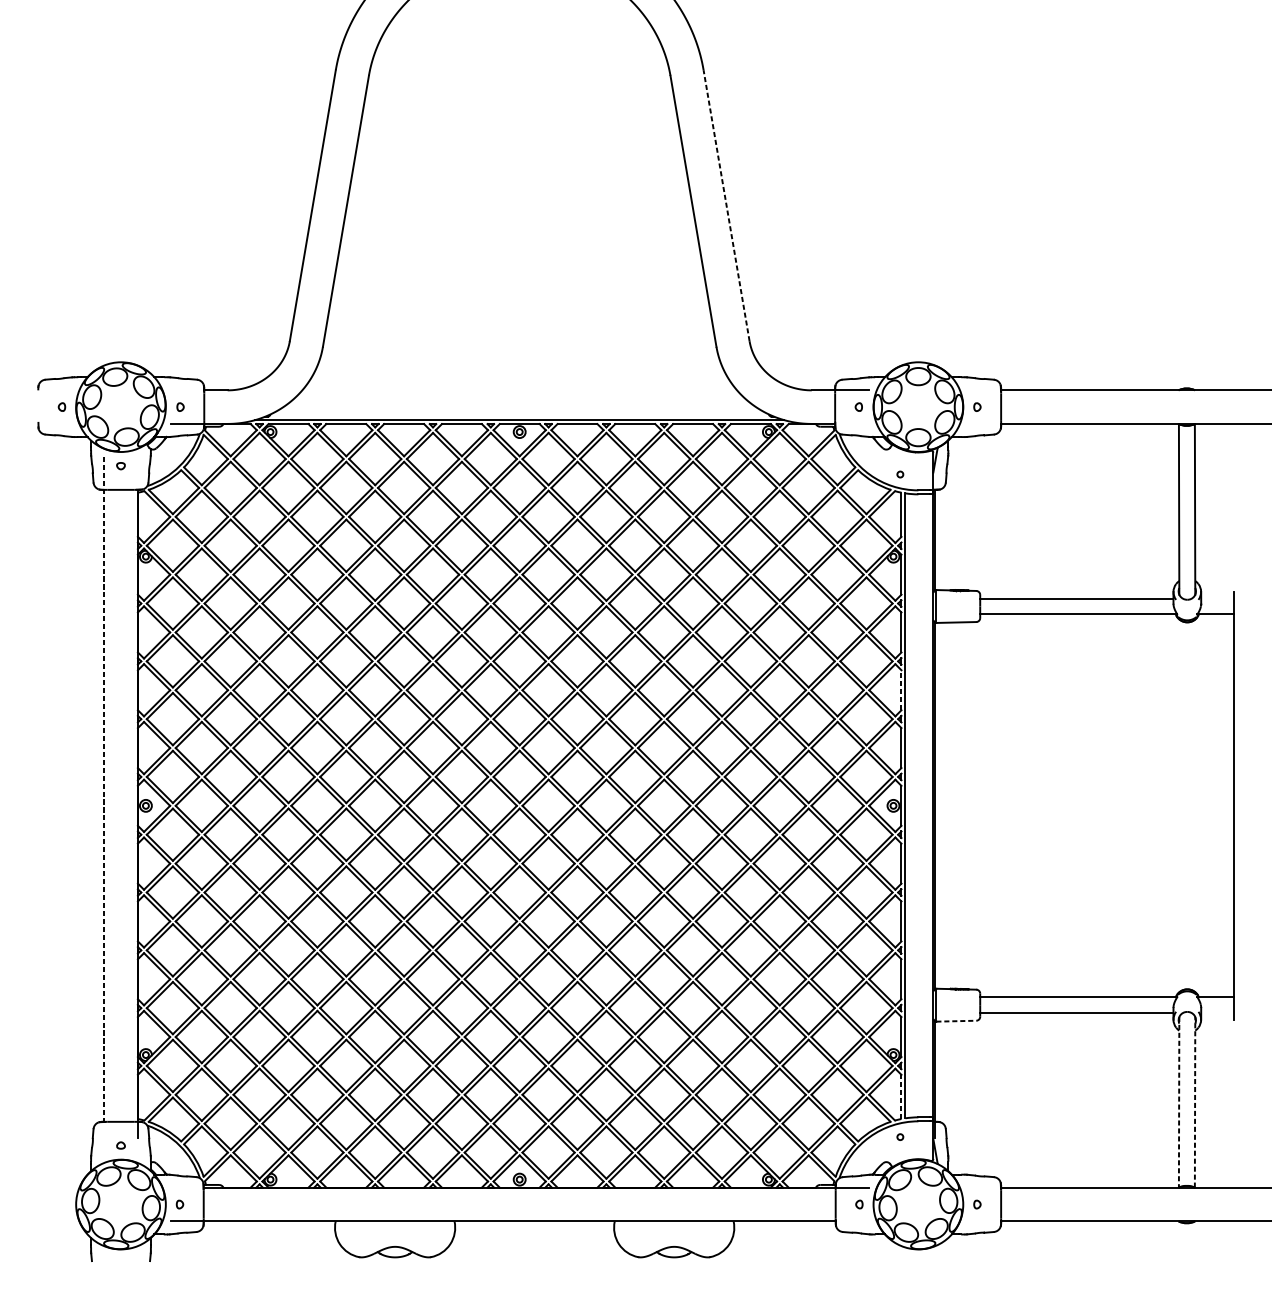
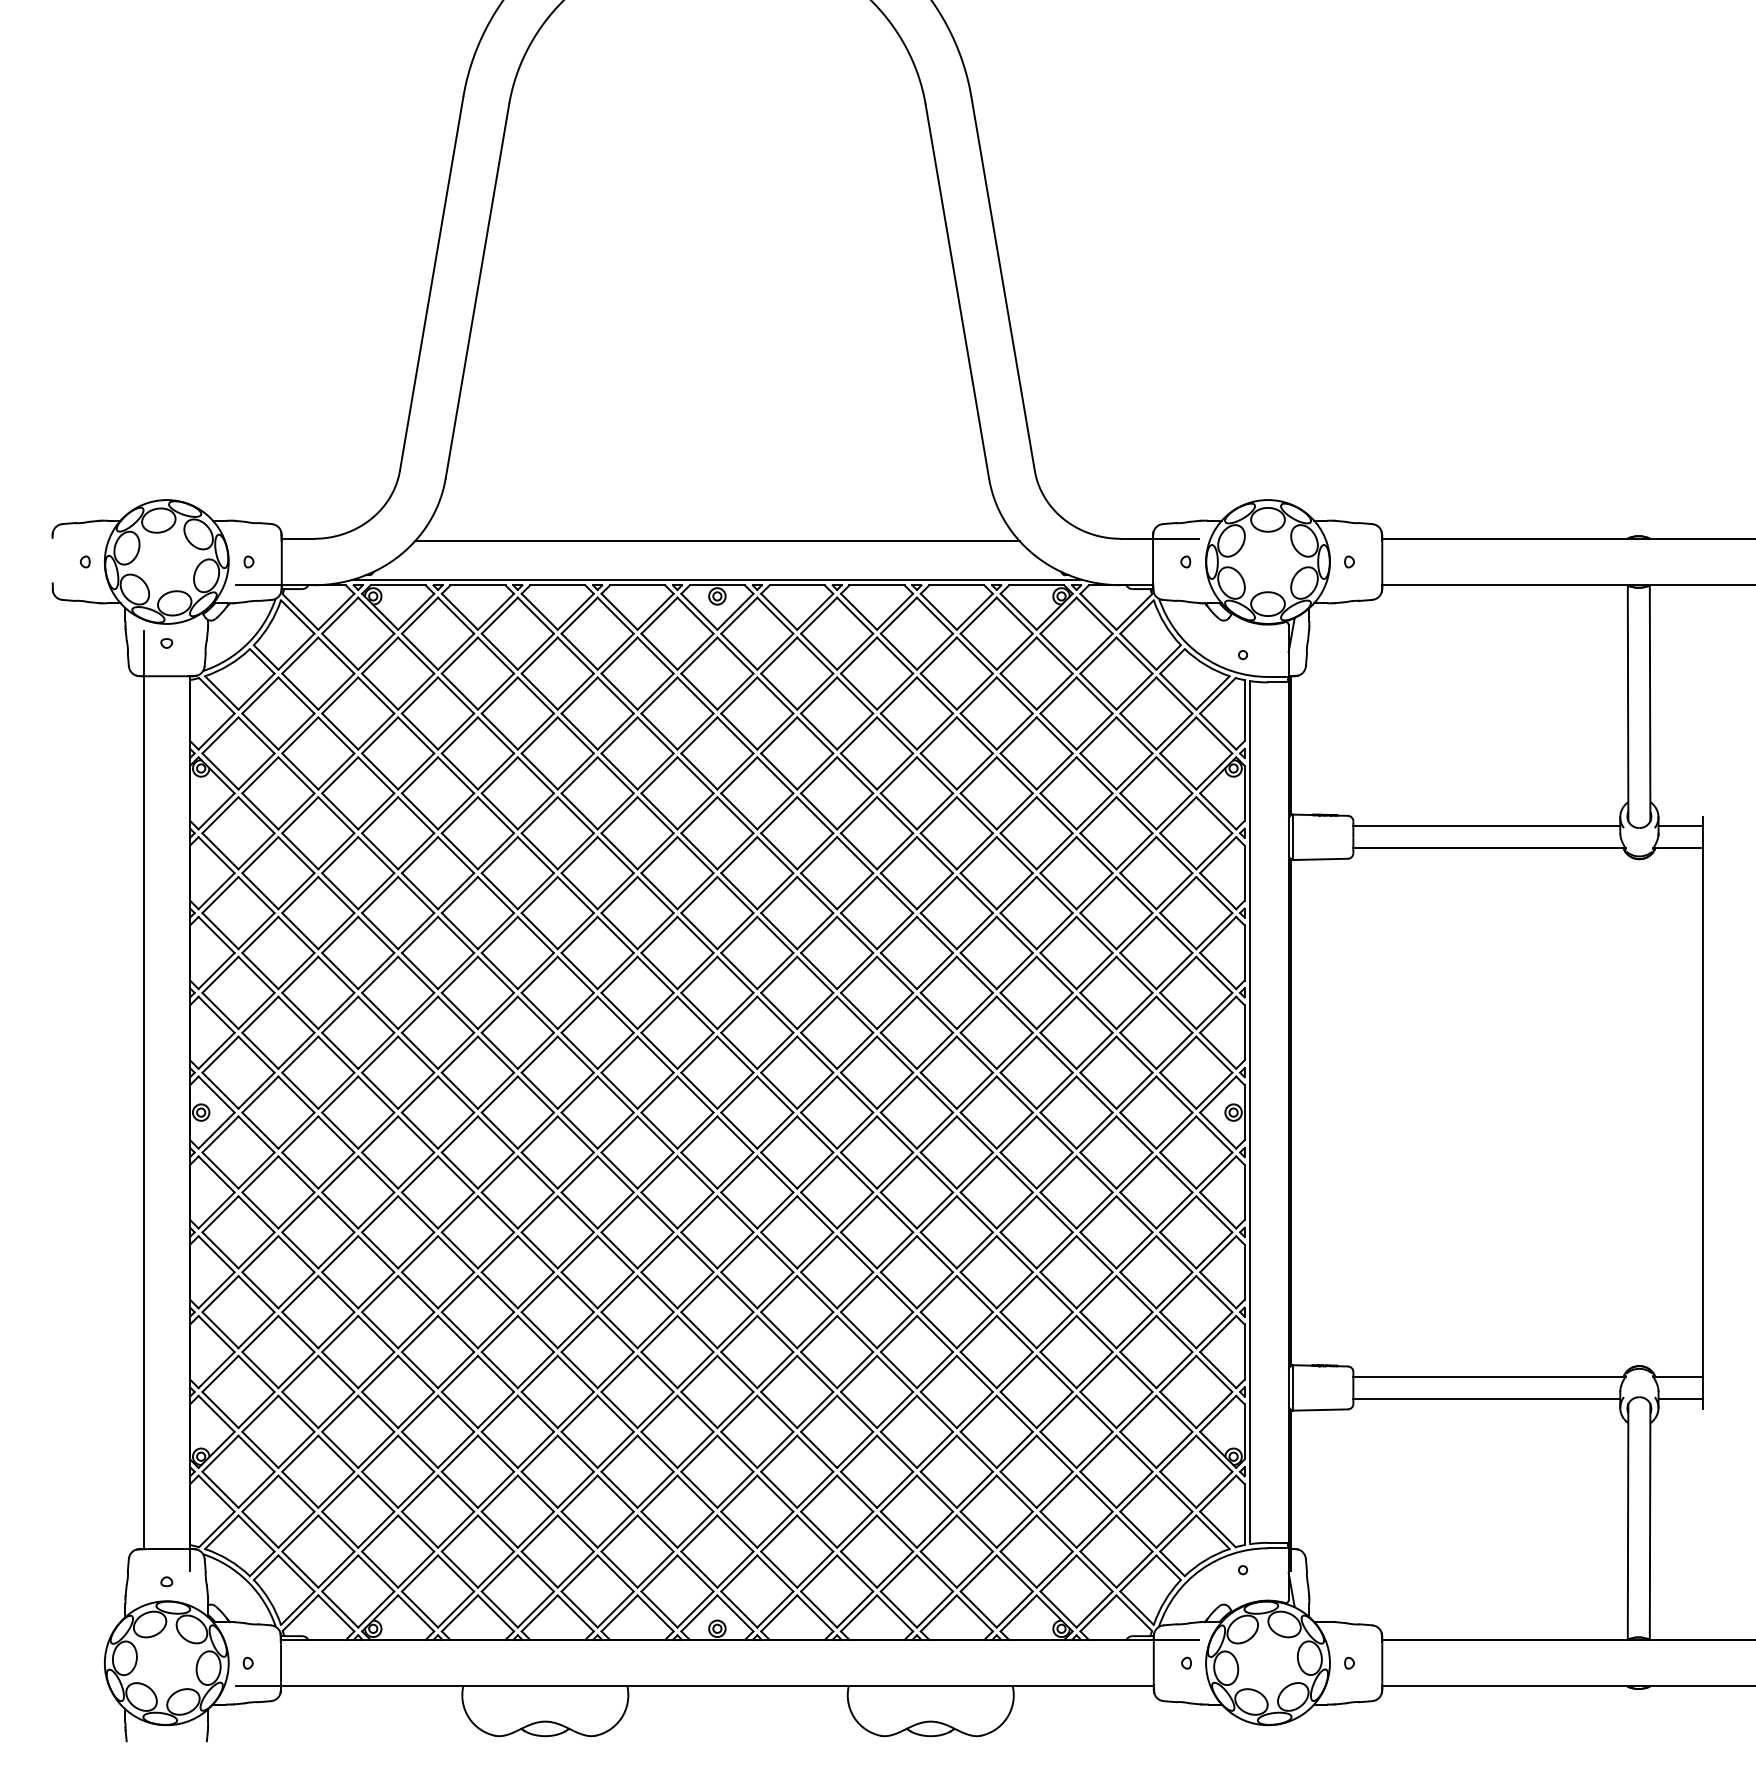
line: (726, 205) -> (1003, 283), dashed -> solid
line: (519, 392) -> (716, 541), added
line: (1217, 598) -> (1680, 826), added
line: (901, 689) -> (1244, 952), dashed -> solid
line: (104, 789) -> (143, 1090), dashed -> solid
line: (1217, 1012) -> (1680, 1398), added
line: (956, 1021) -> (1320, 1410), dashed -> solid
line: (901, 1096) -> (1244, 1514), dashed -> solid
line: (1179, 1101) -> (1628, 1521), dashed -> solid
line: (1195, 1101) -> (1650, 1521), dashed -> solid

